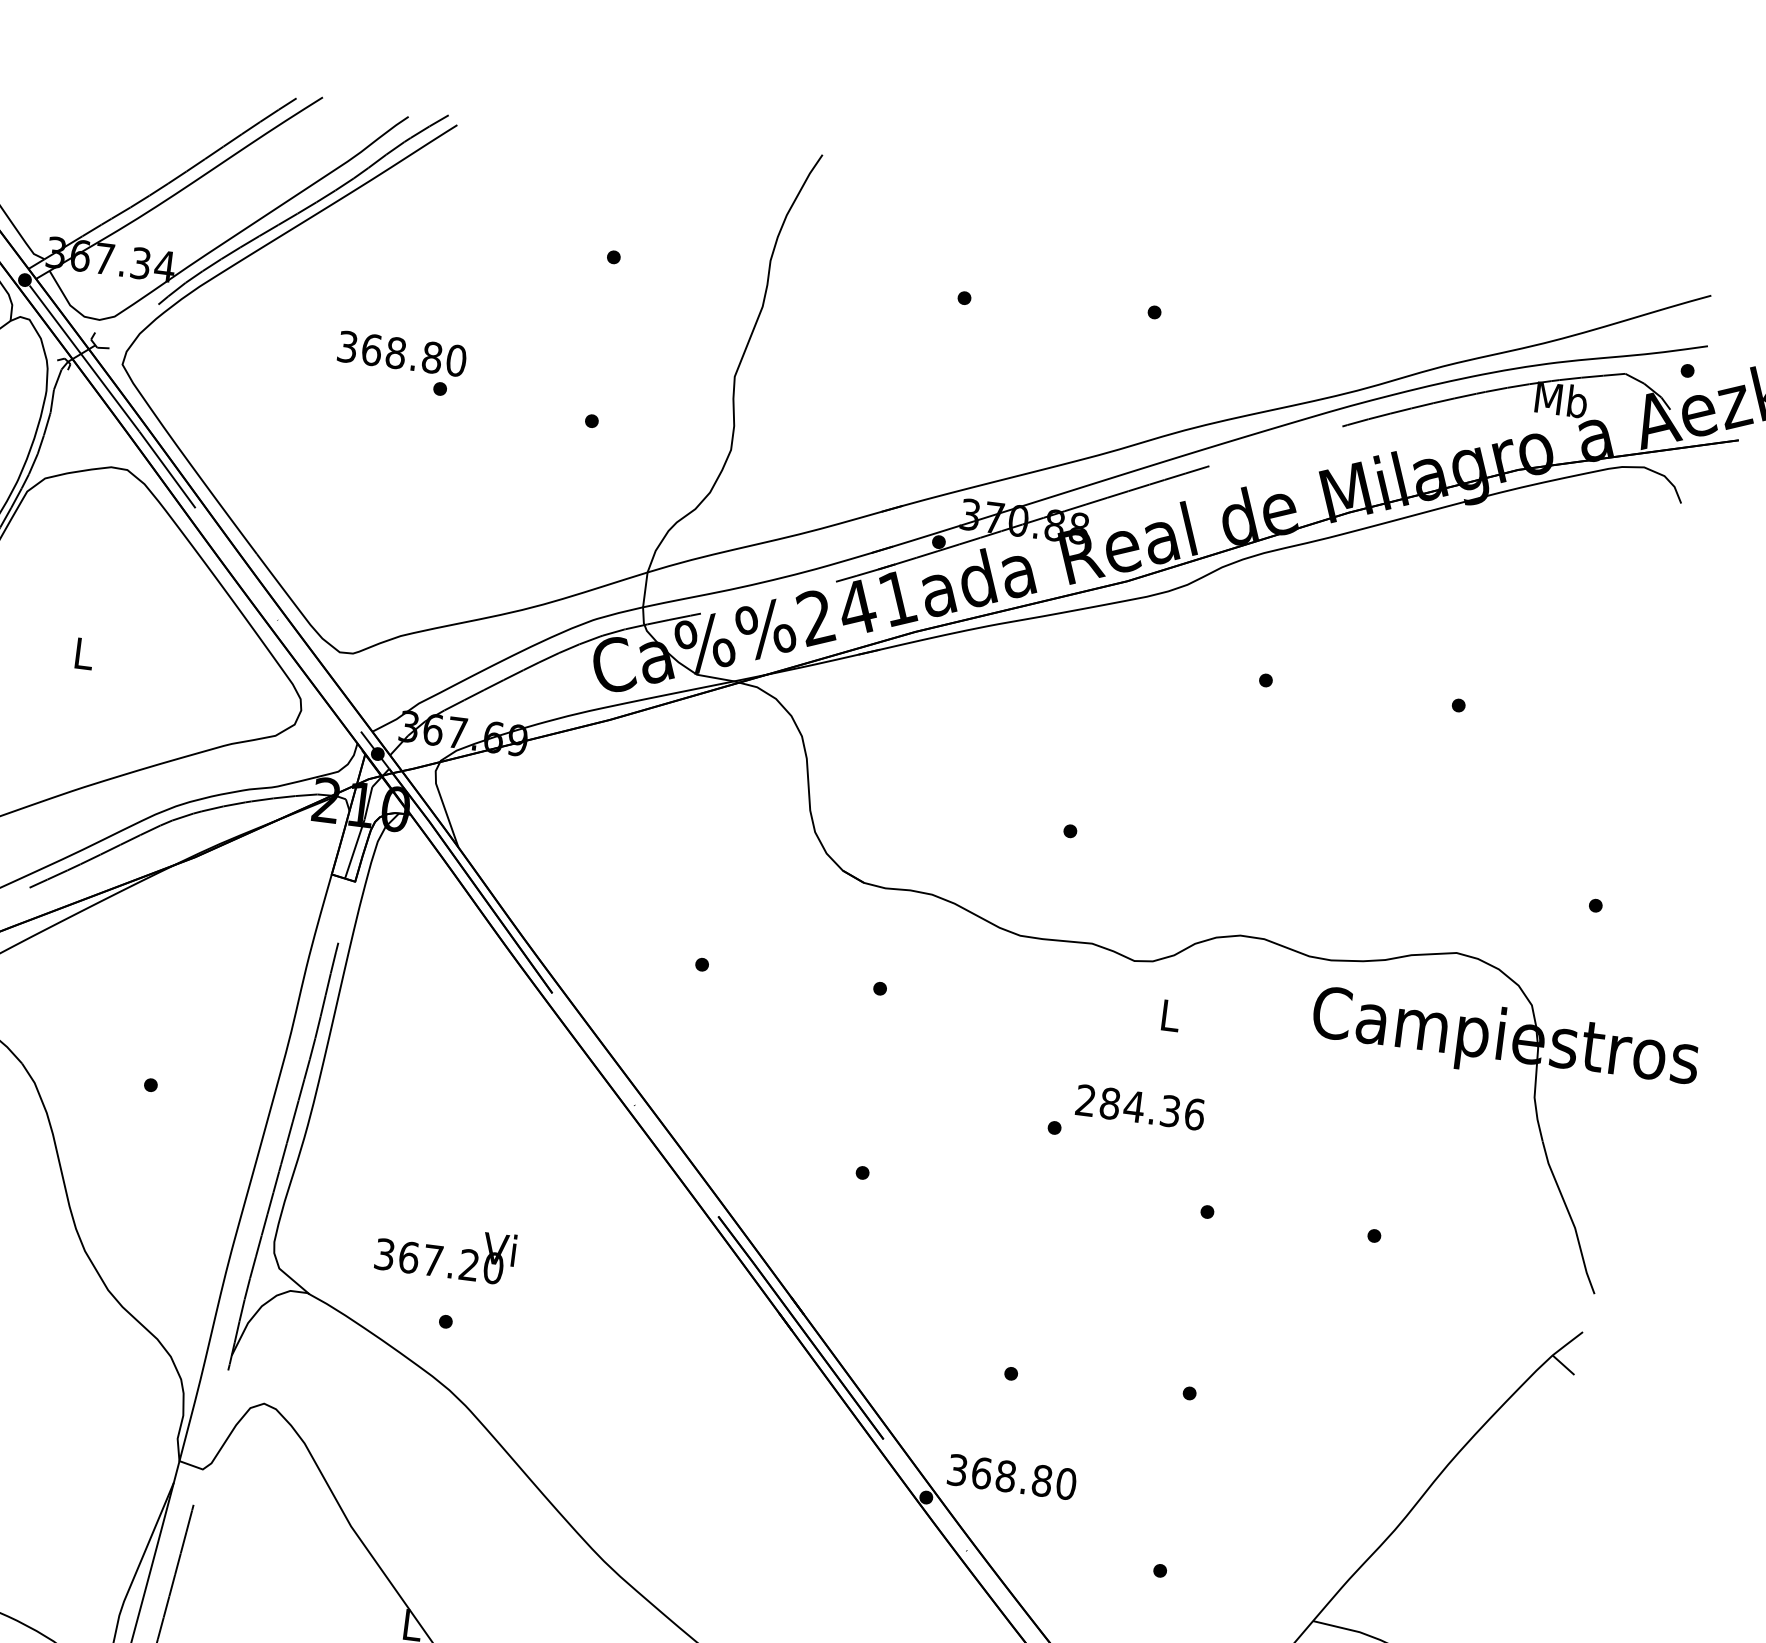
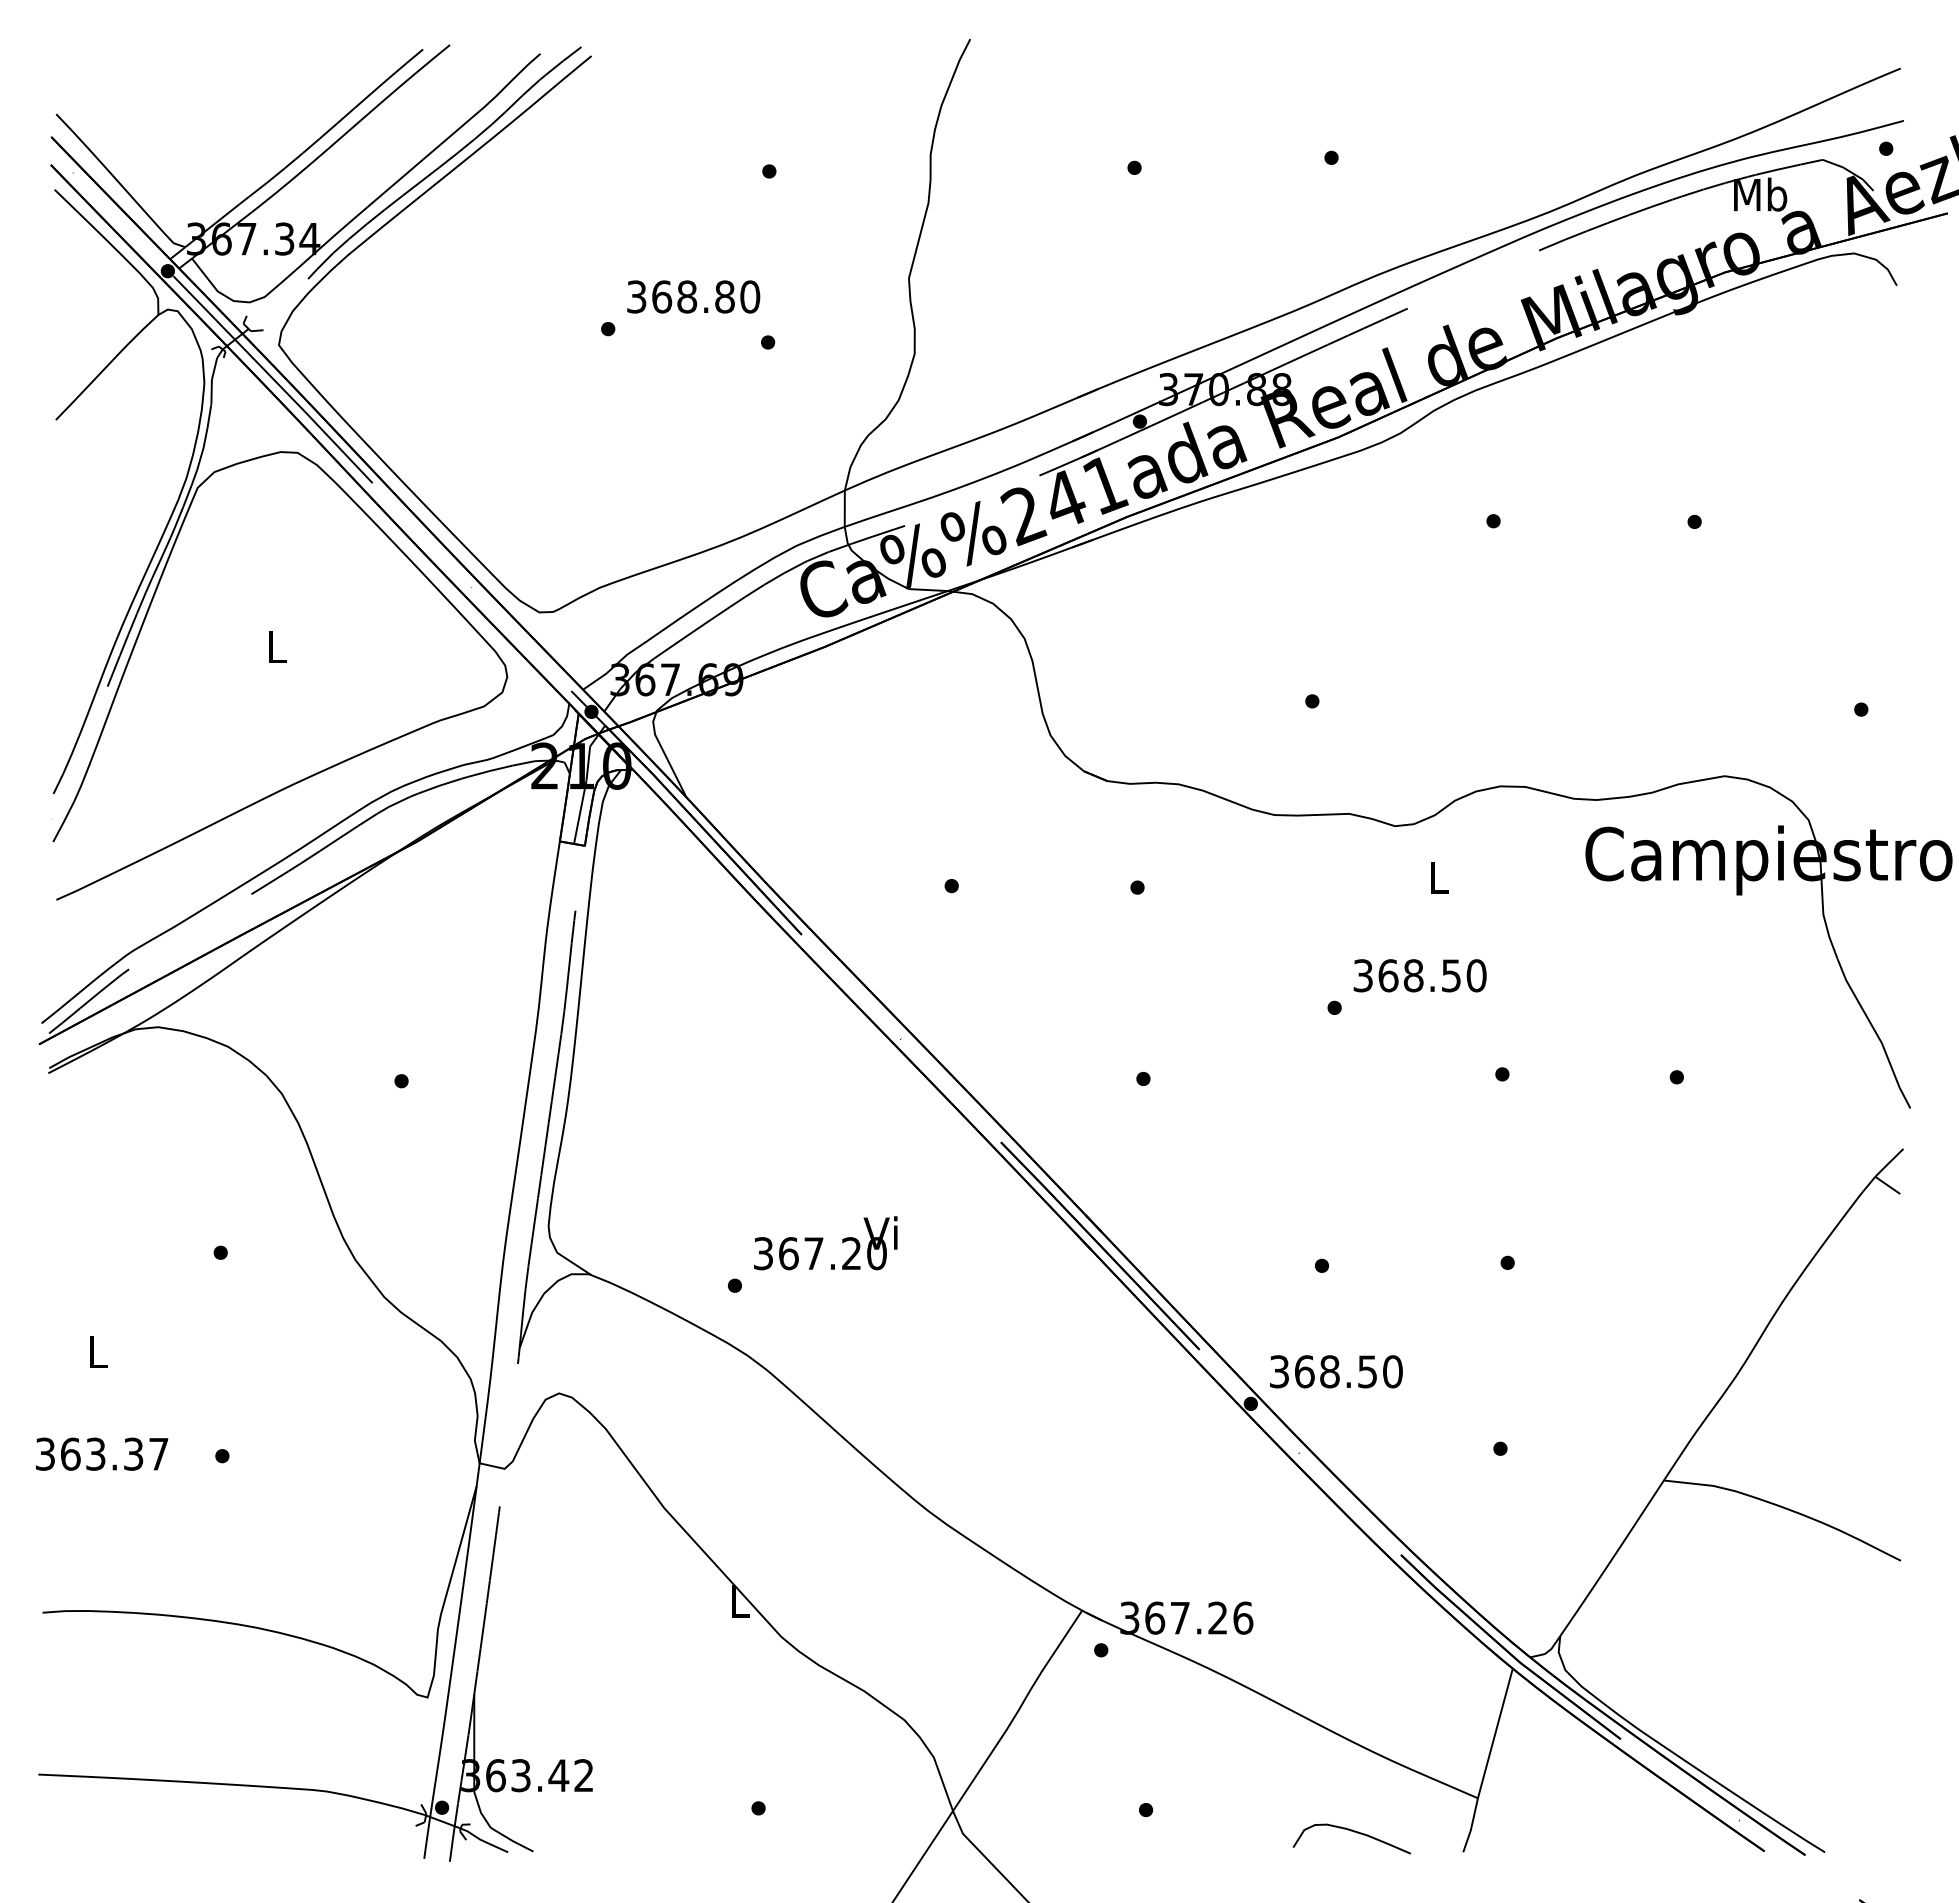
text: (402, 353) -> (693, 296), moved
text: (1139, 1107) -> (1419, 975), 284.36 -> 368.50
text: (445, 1252) -> (825, 1243), moved
text: (1042, 1480) -> (1367, 1371), 368.80 -> 368.50

